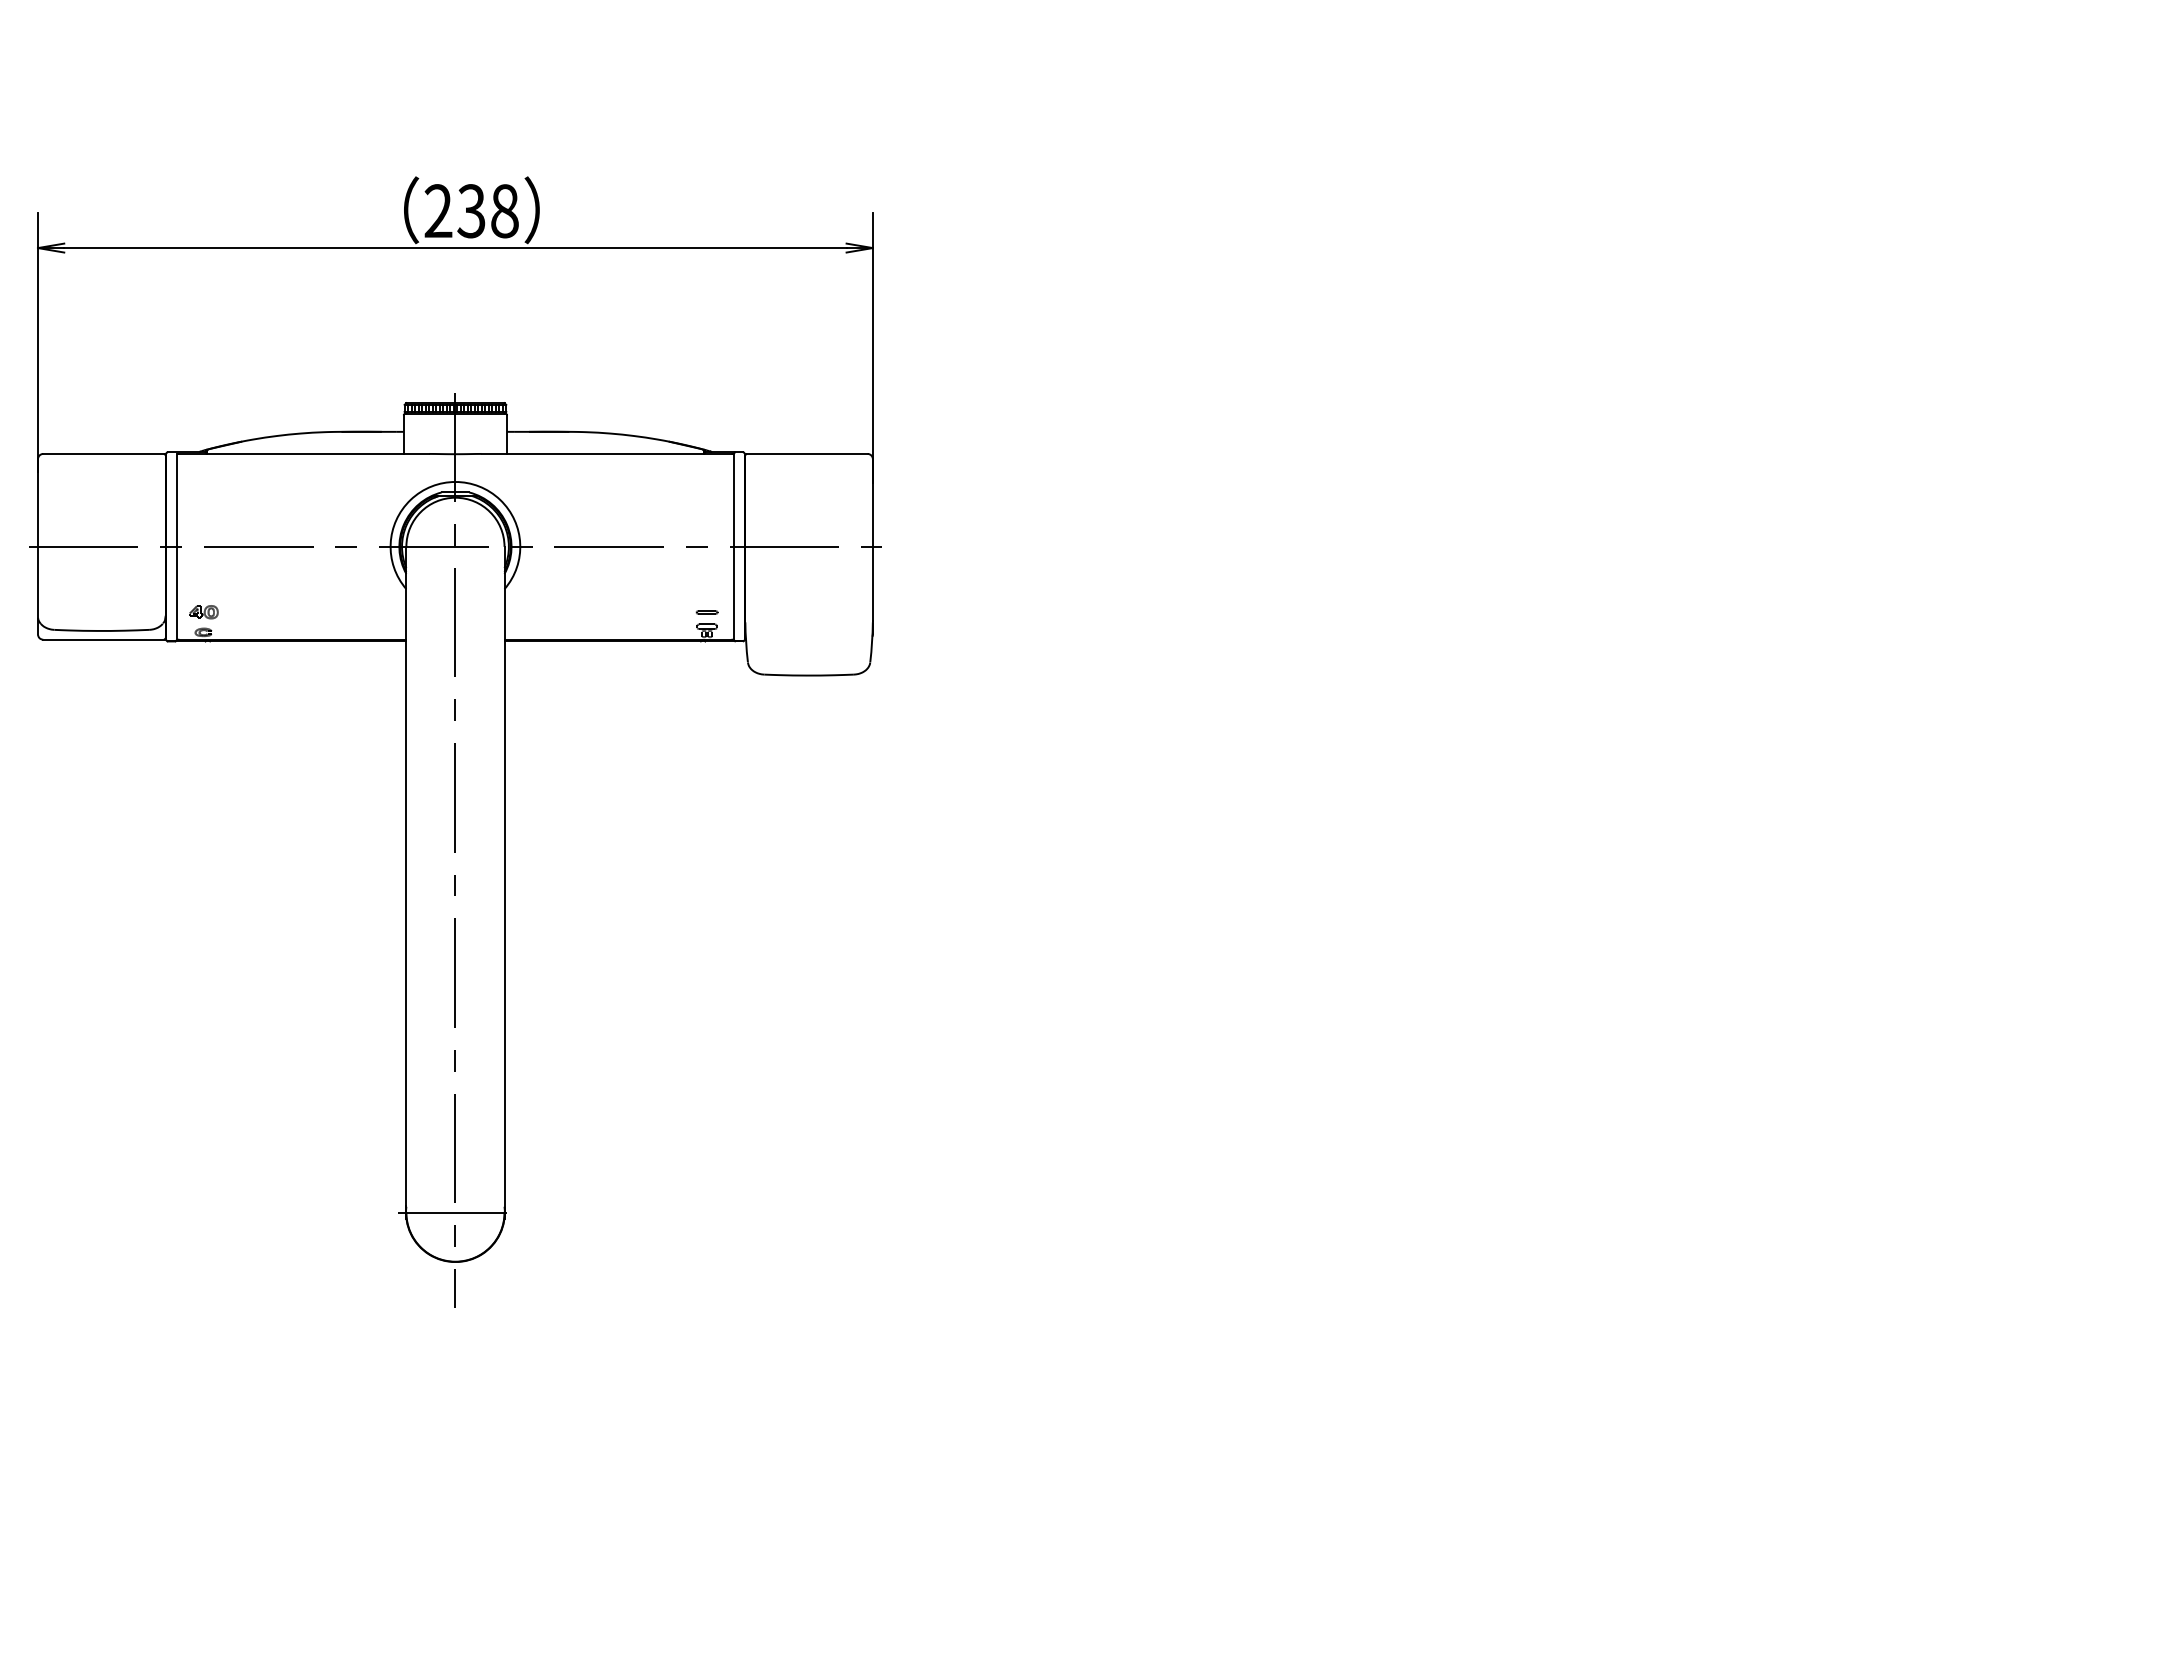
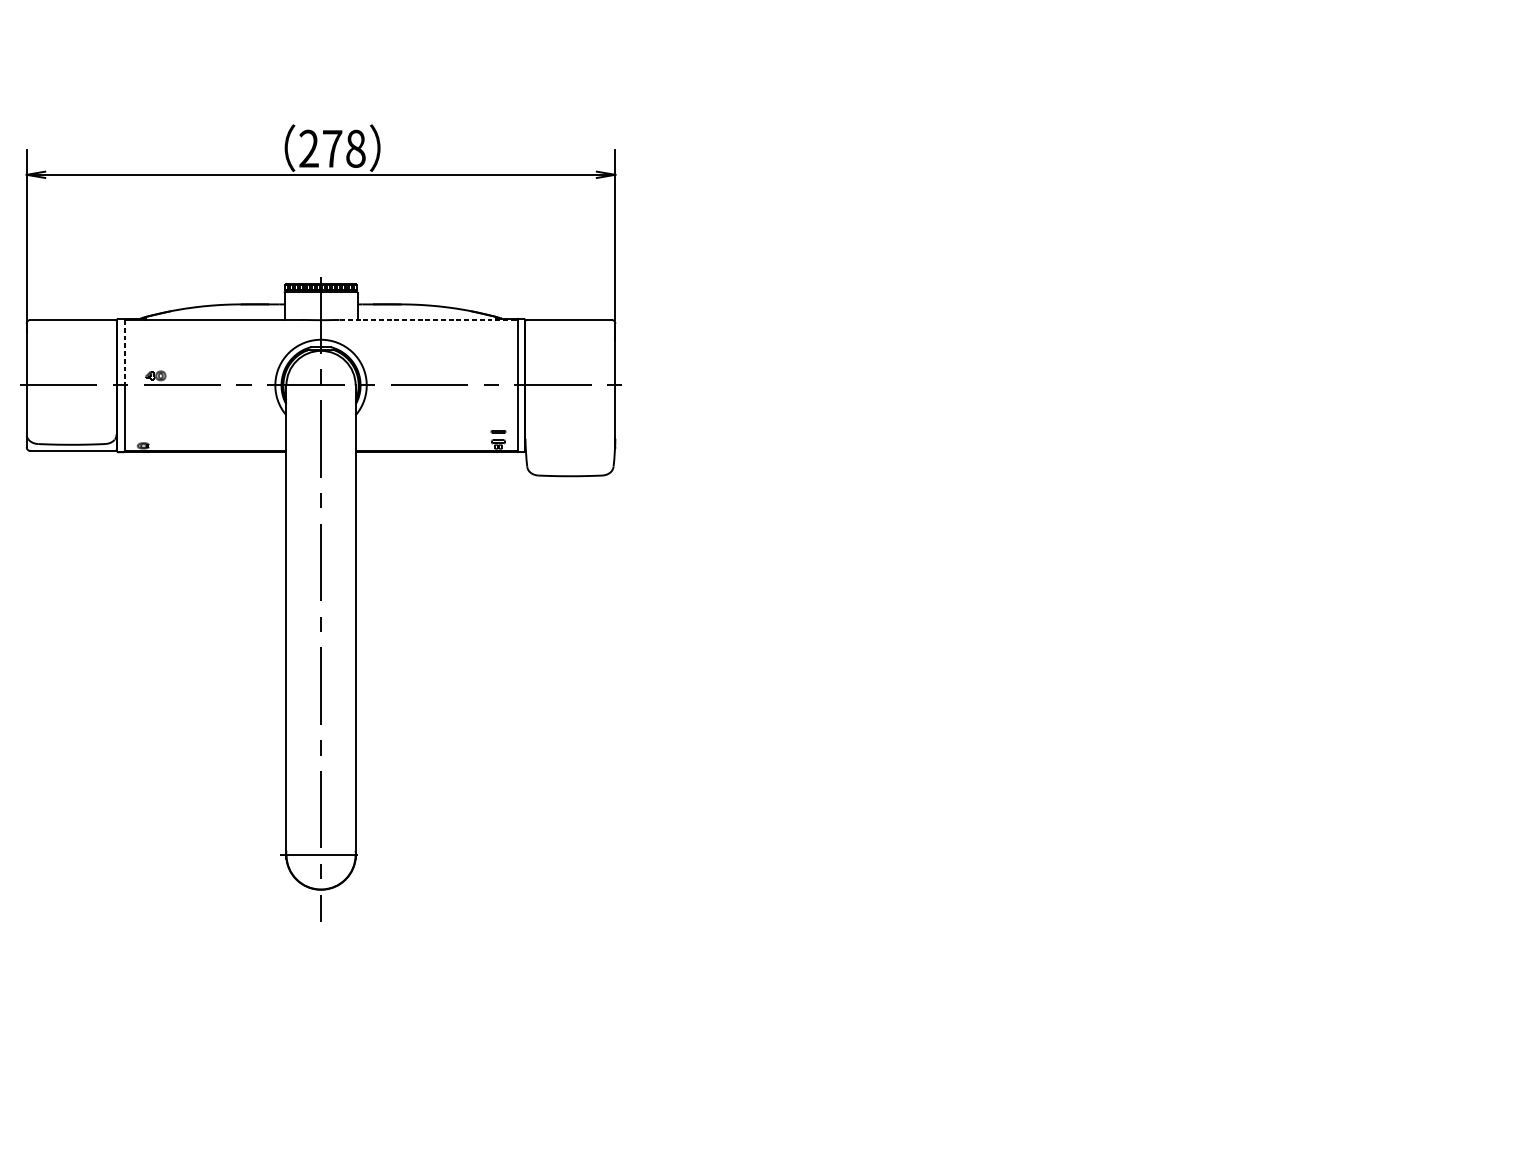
text: (471, 211) -> (332, 149), 238 -> 278
line: (606, 453) -> (427, 319), solid -> dashed
line: (176, 500) -> (124, 352), solid -> dashed
part: (203, 612) -> (155, 376), moved

